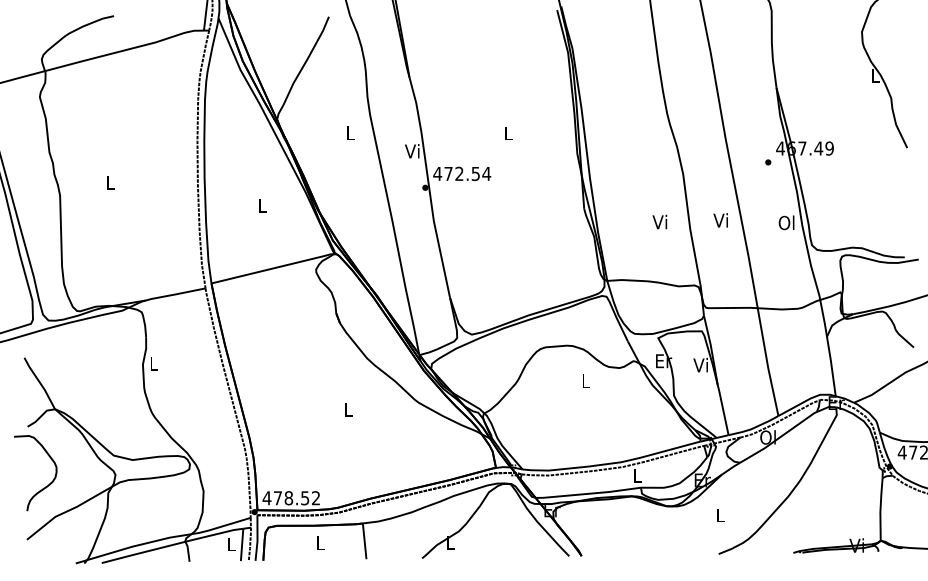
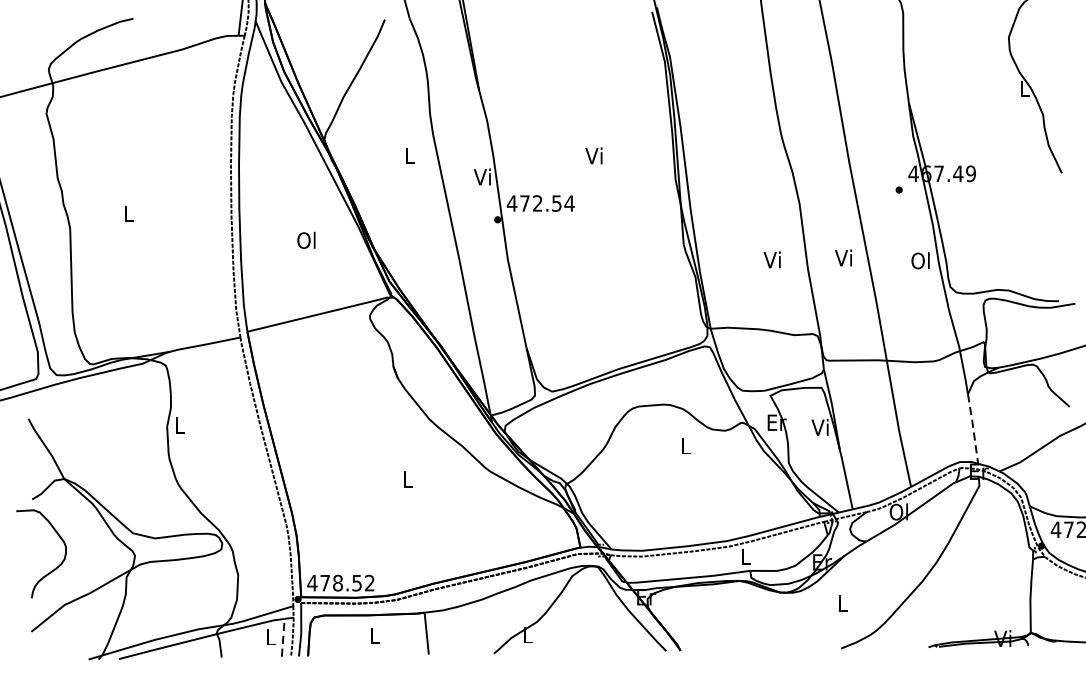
text: (507, 133) -> (593, 156), L -> Vi
text: (261, 205) -> (305, 240), L -> Ol
line: (831, 365) -> (973, 427), solid -> dashed
line: (242, 544) -> (283, 637), solid -> dashed

